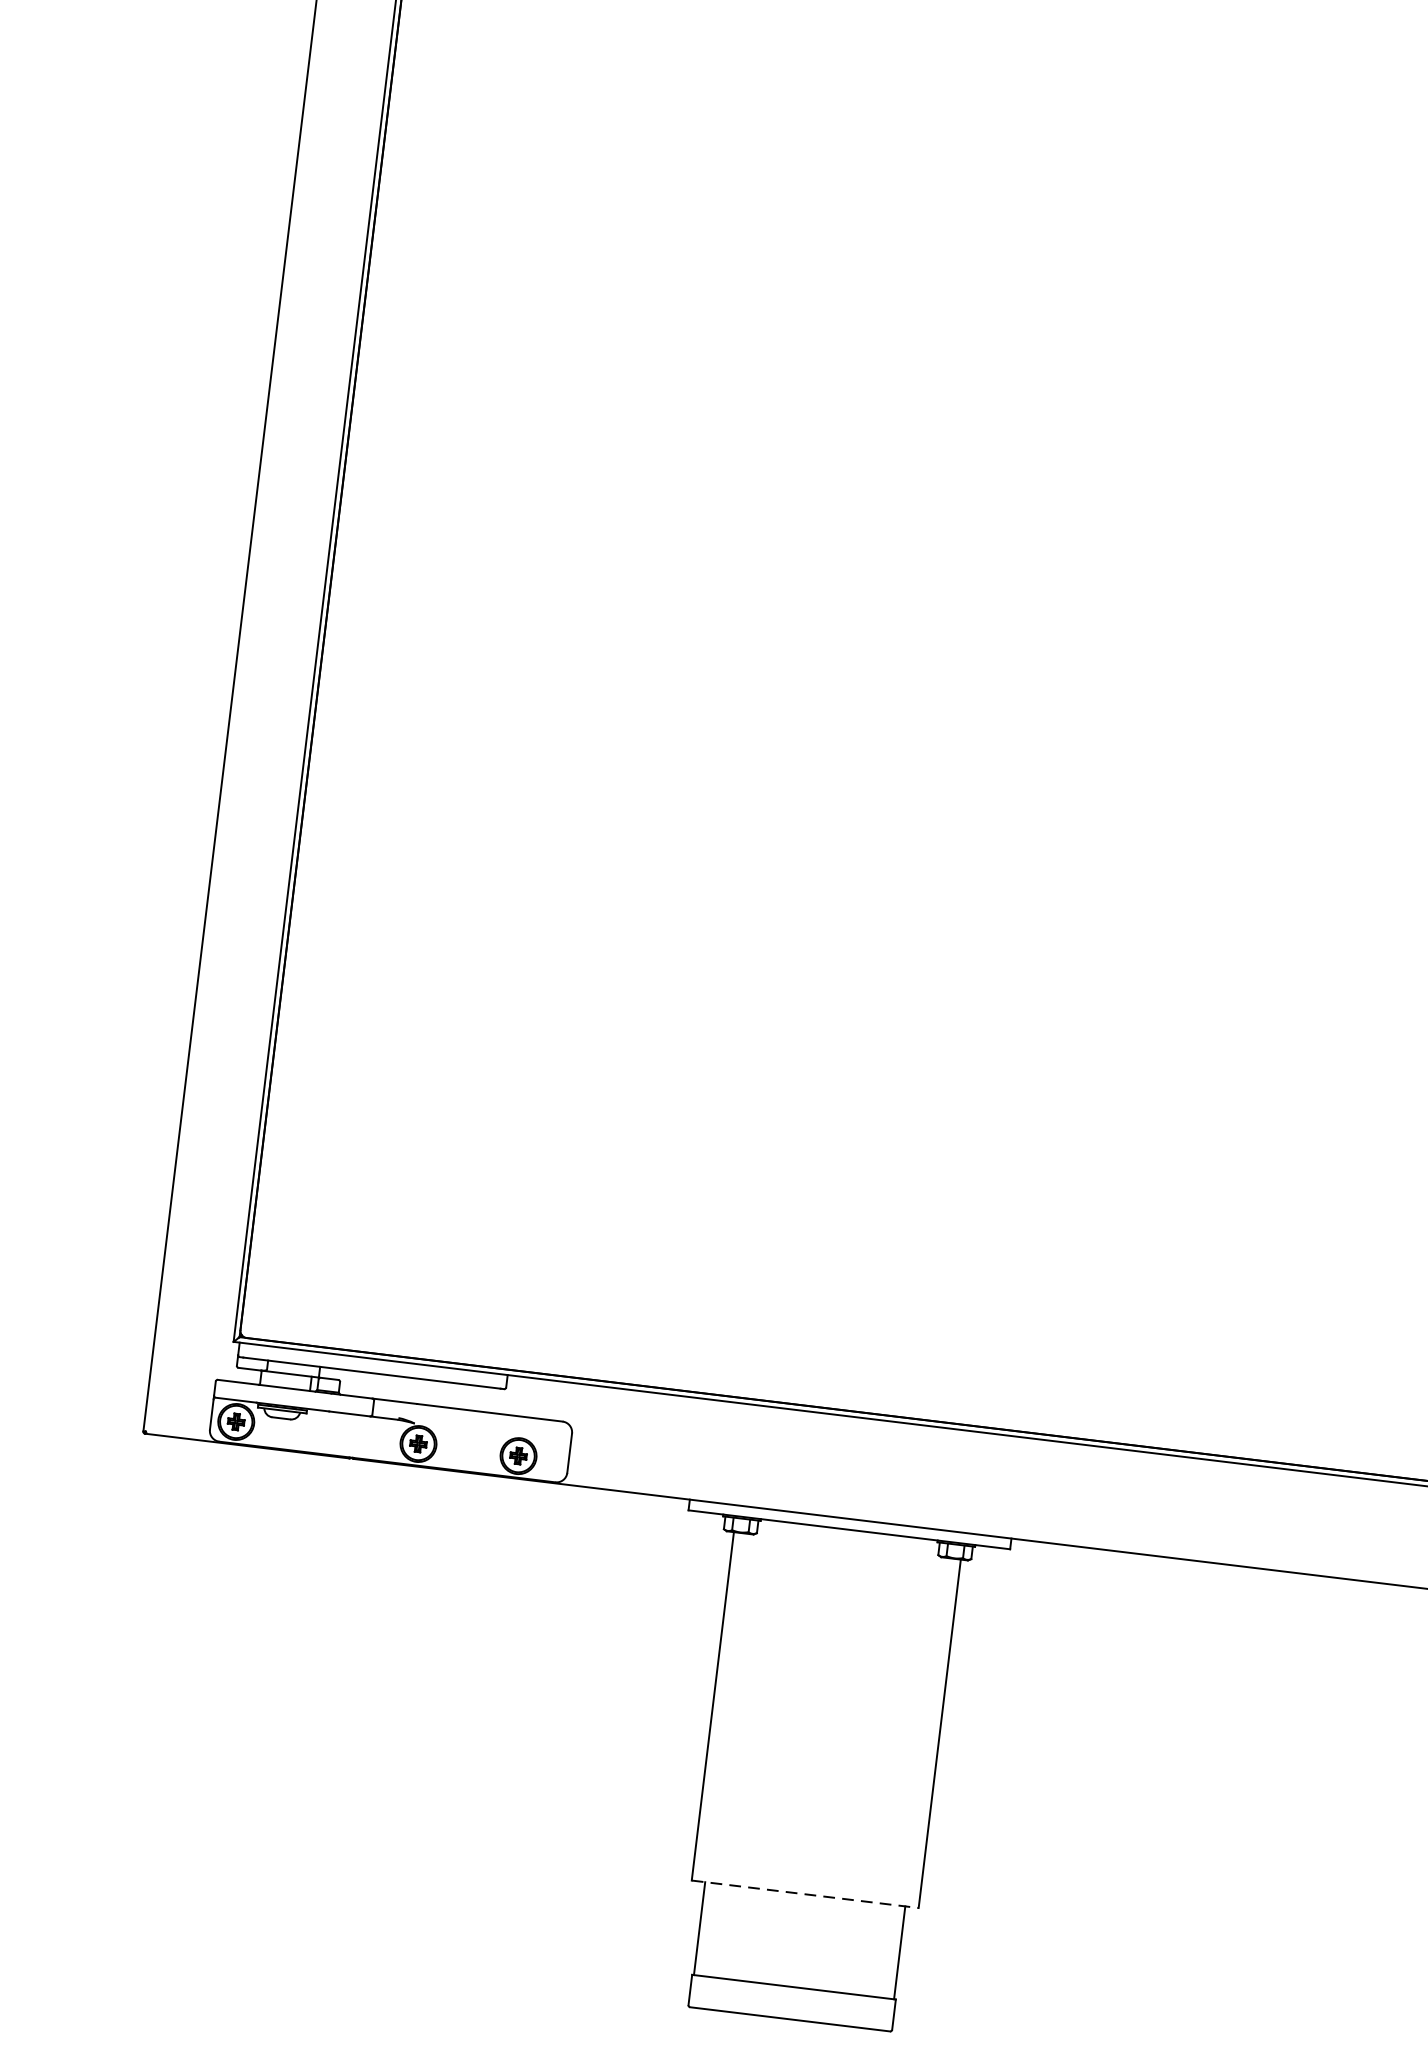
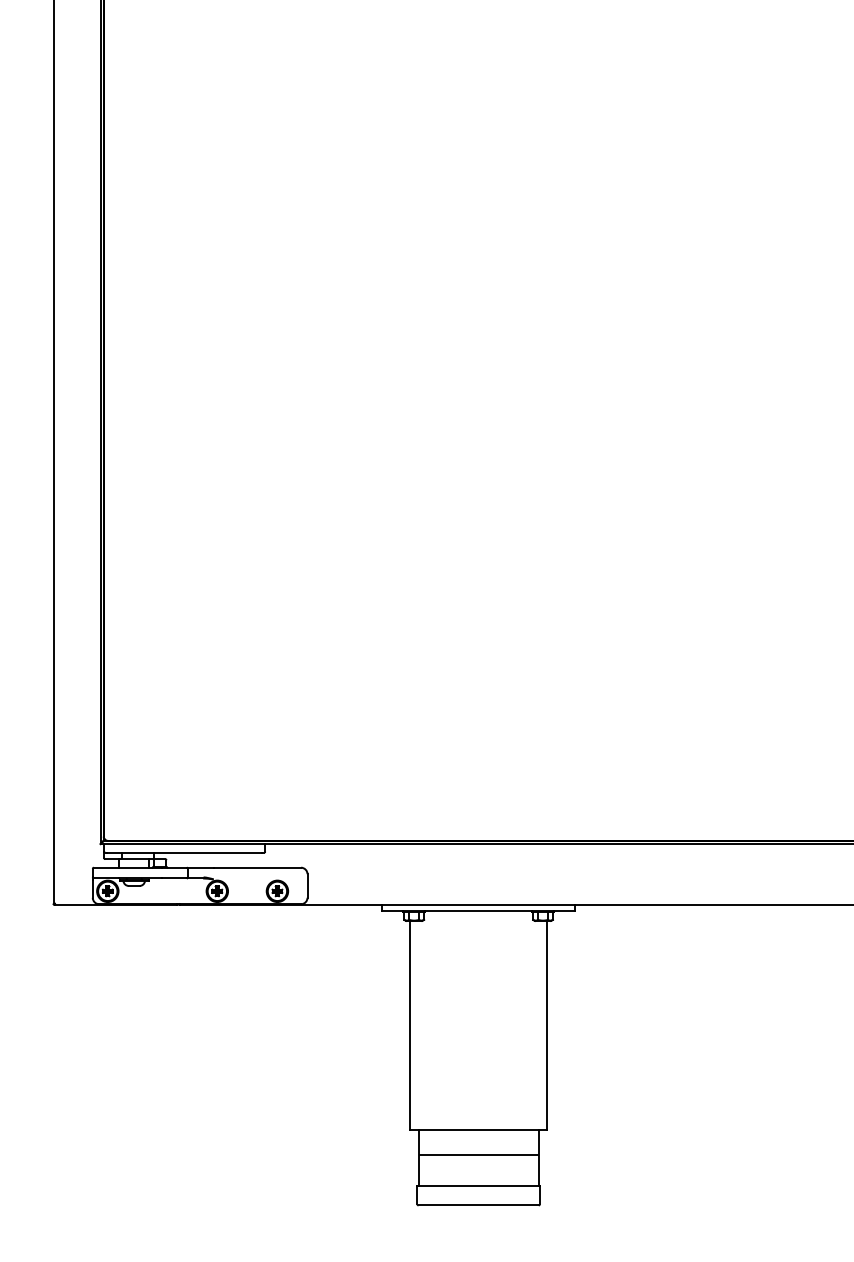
line: (806, 1894) -> (479, 1130), dashed -> solid
line: (800, 1934) -> (478, 1154), added

